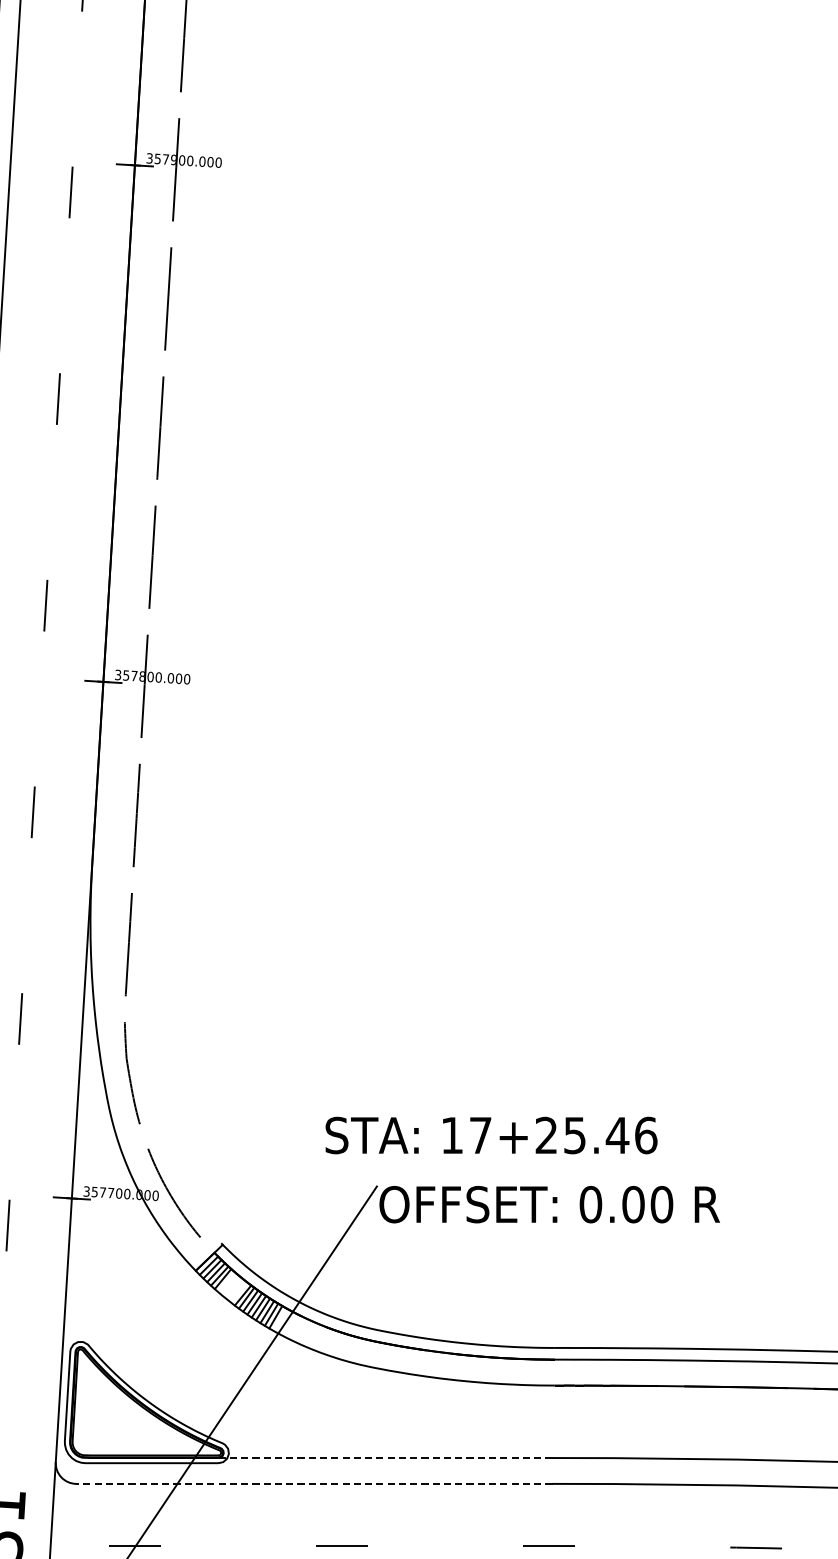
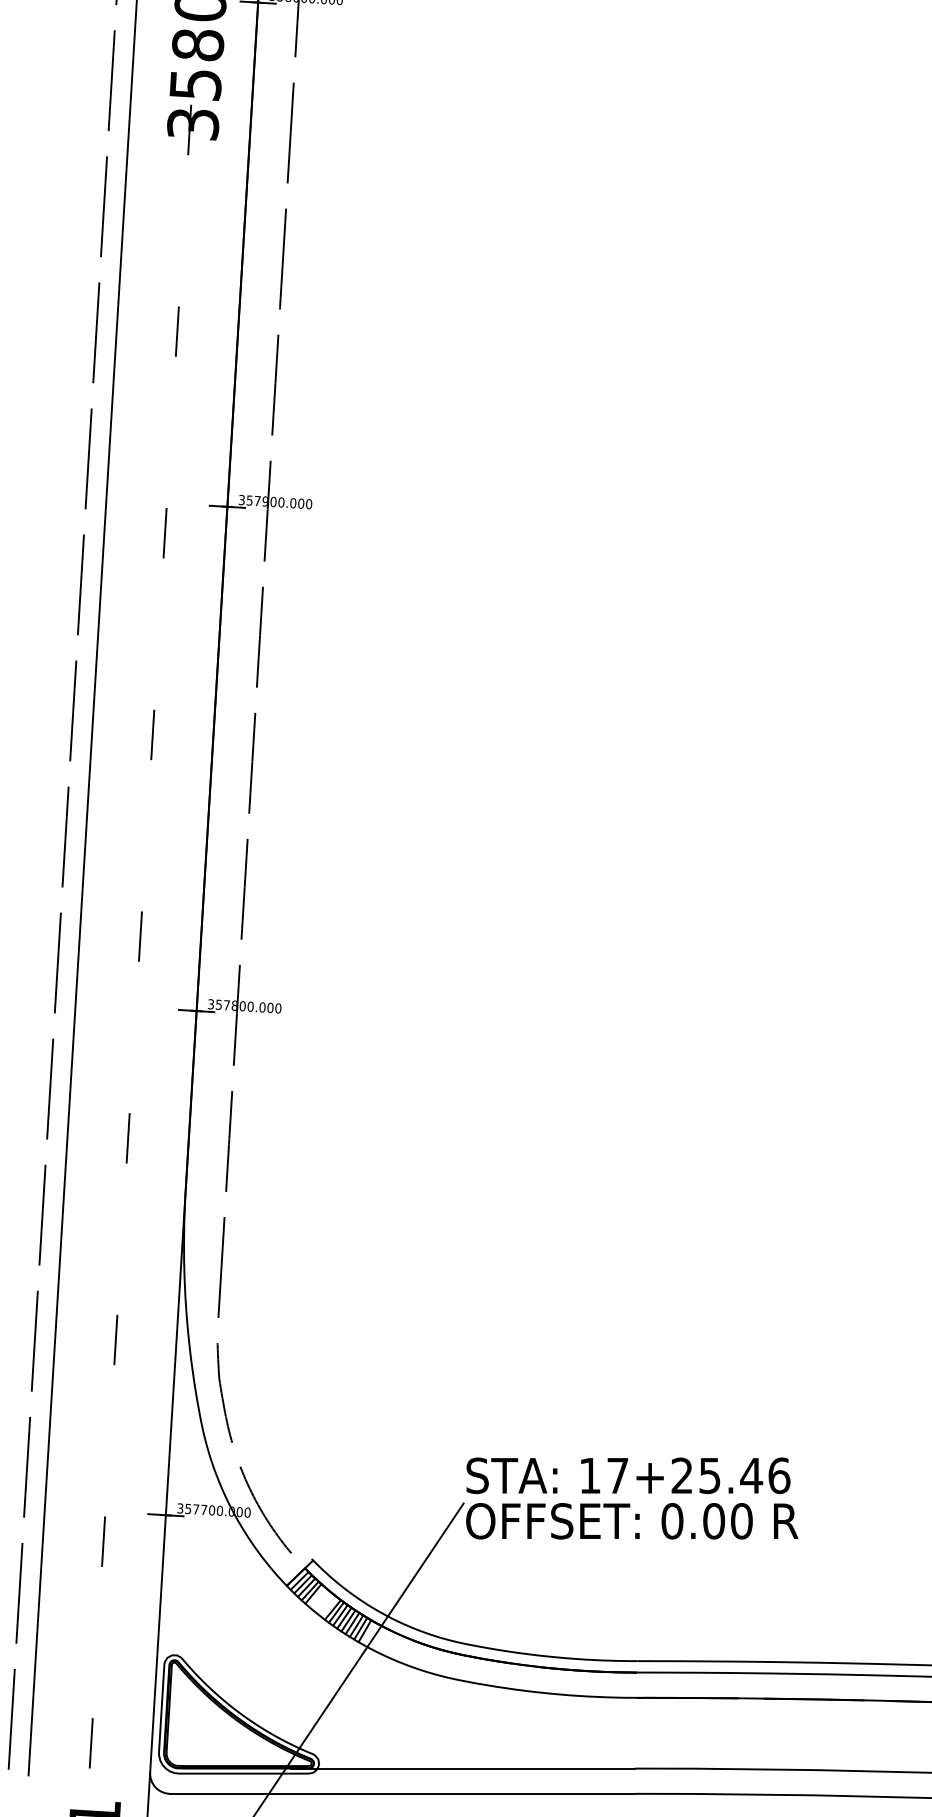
text: (491, 1135) -> (628, 1475), moved
line: (376, 1457) -> (463, 1768), dashed -> solid
line: (314, 1483) -> (402, 1793), dashed -> solid

